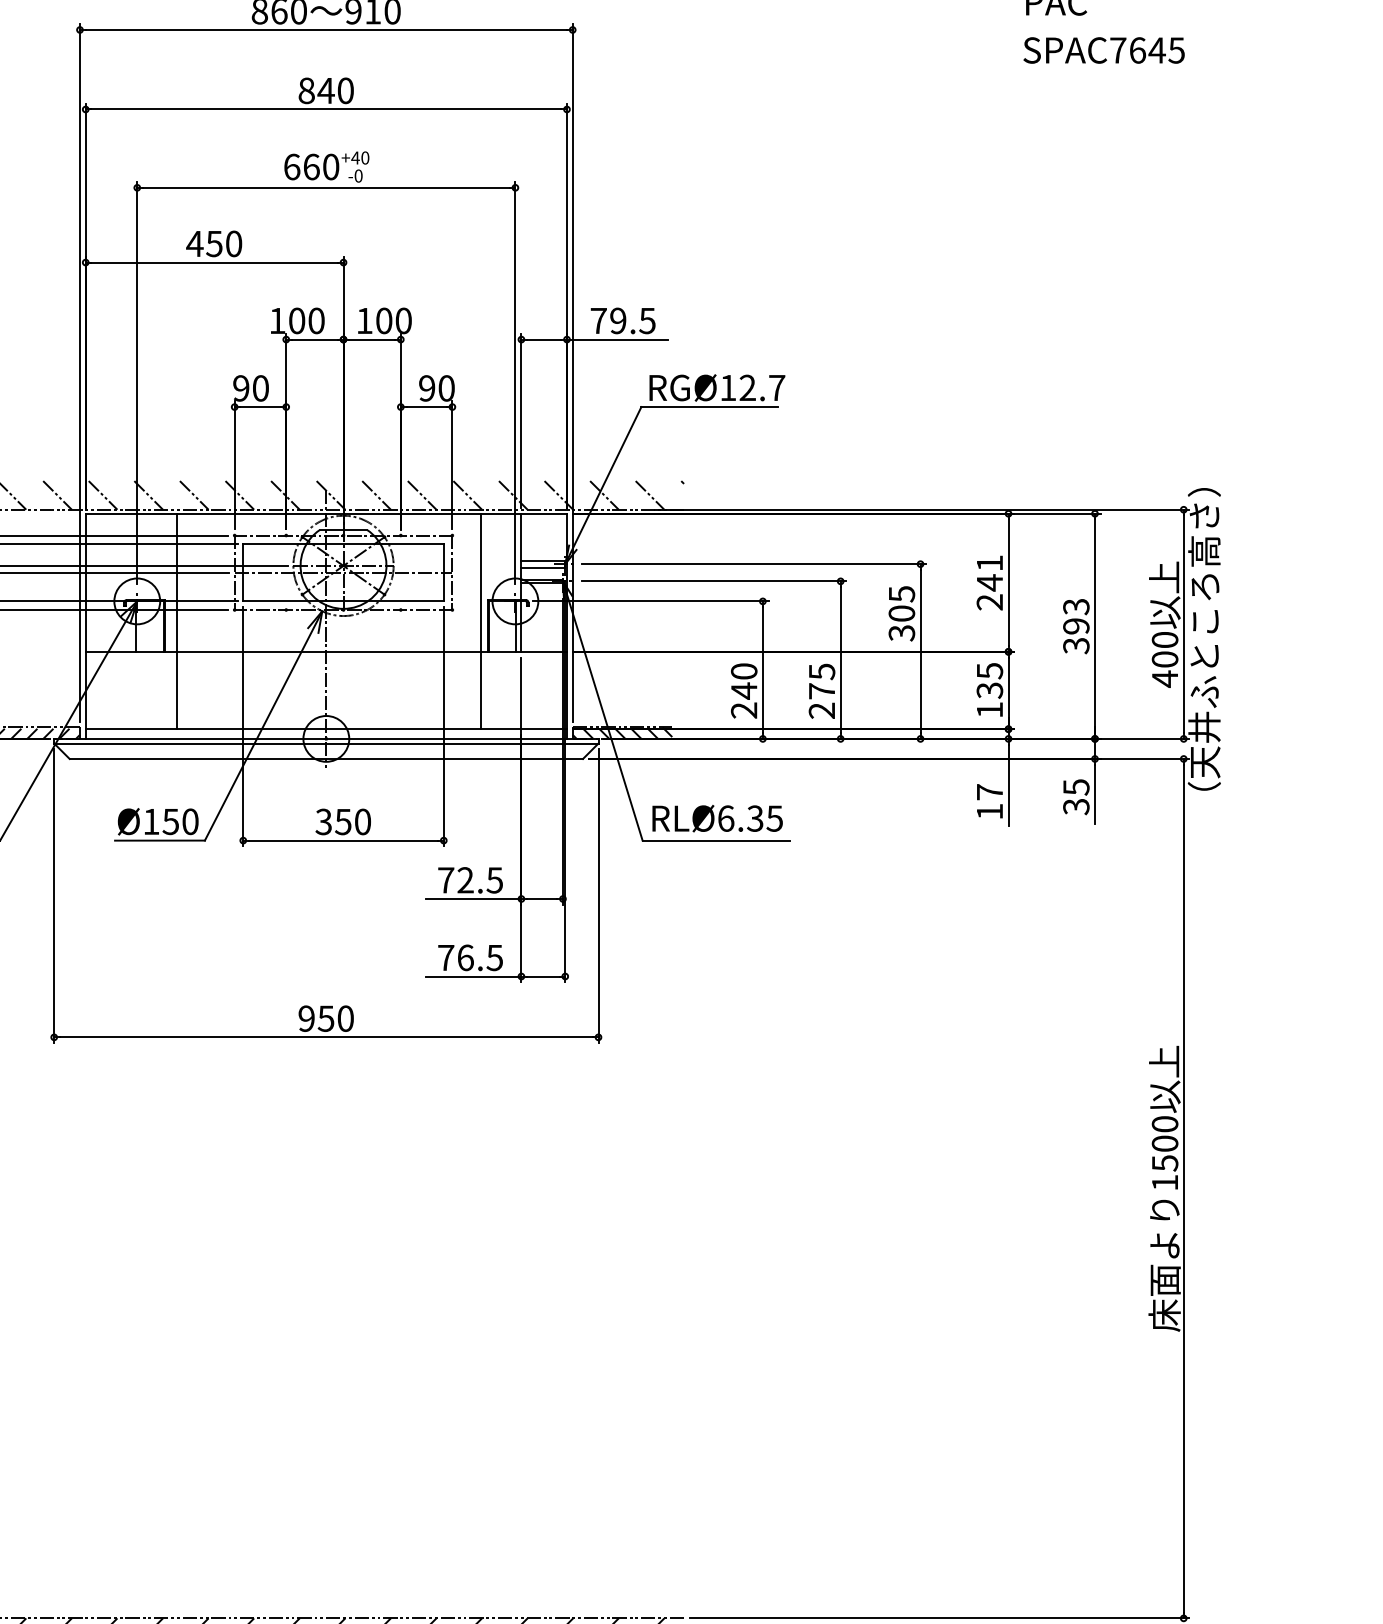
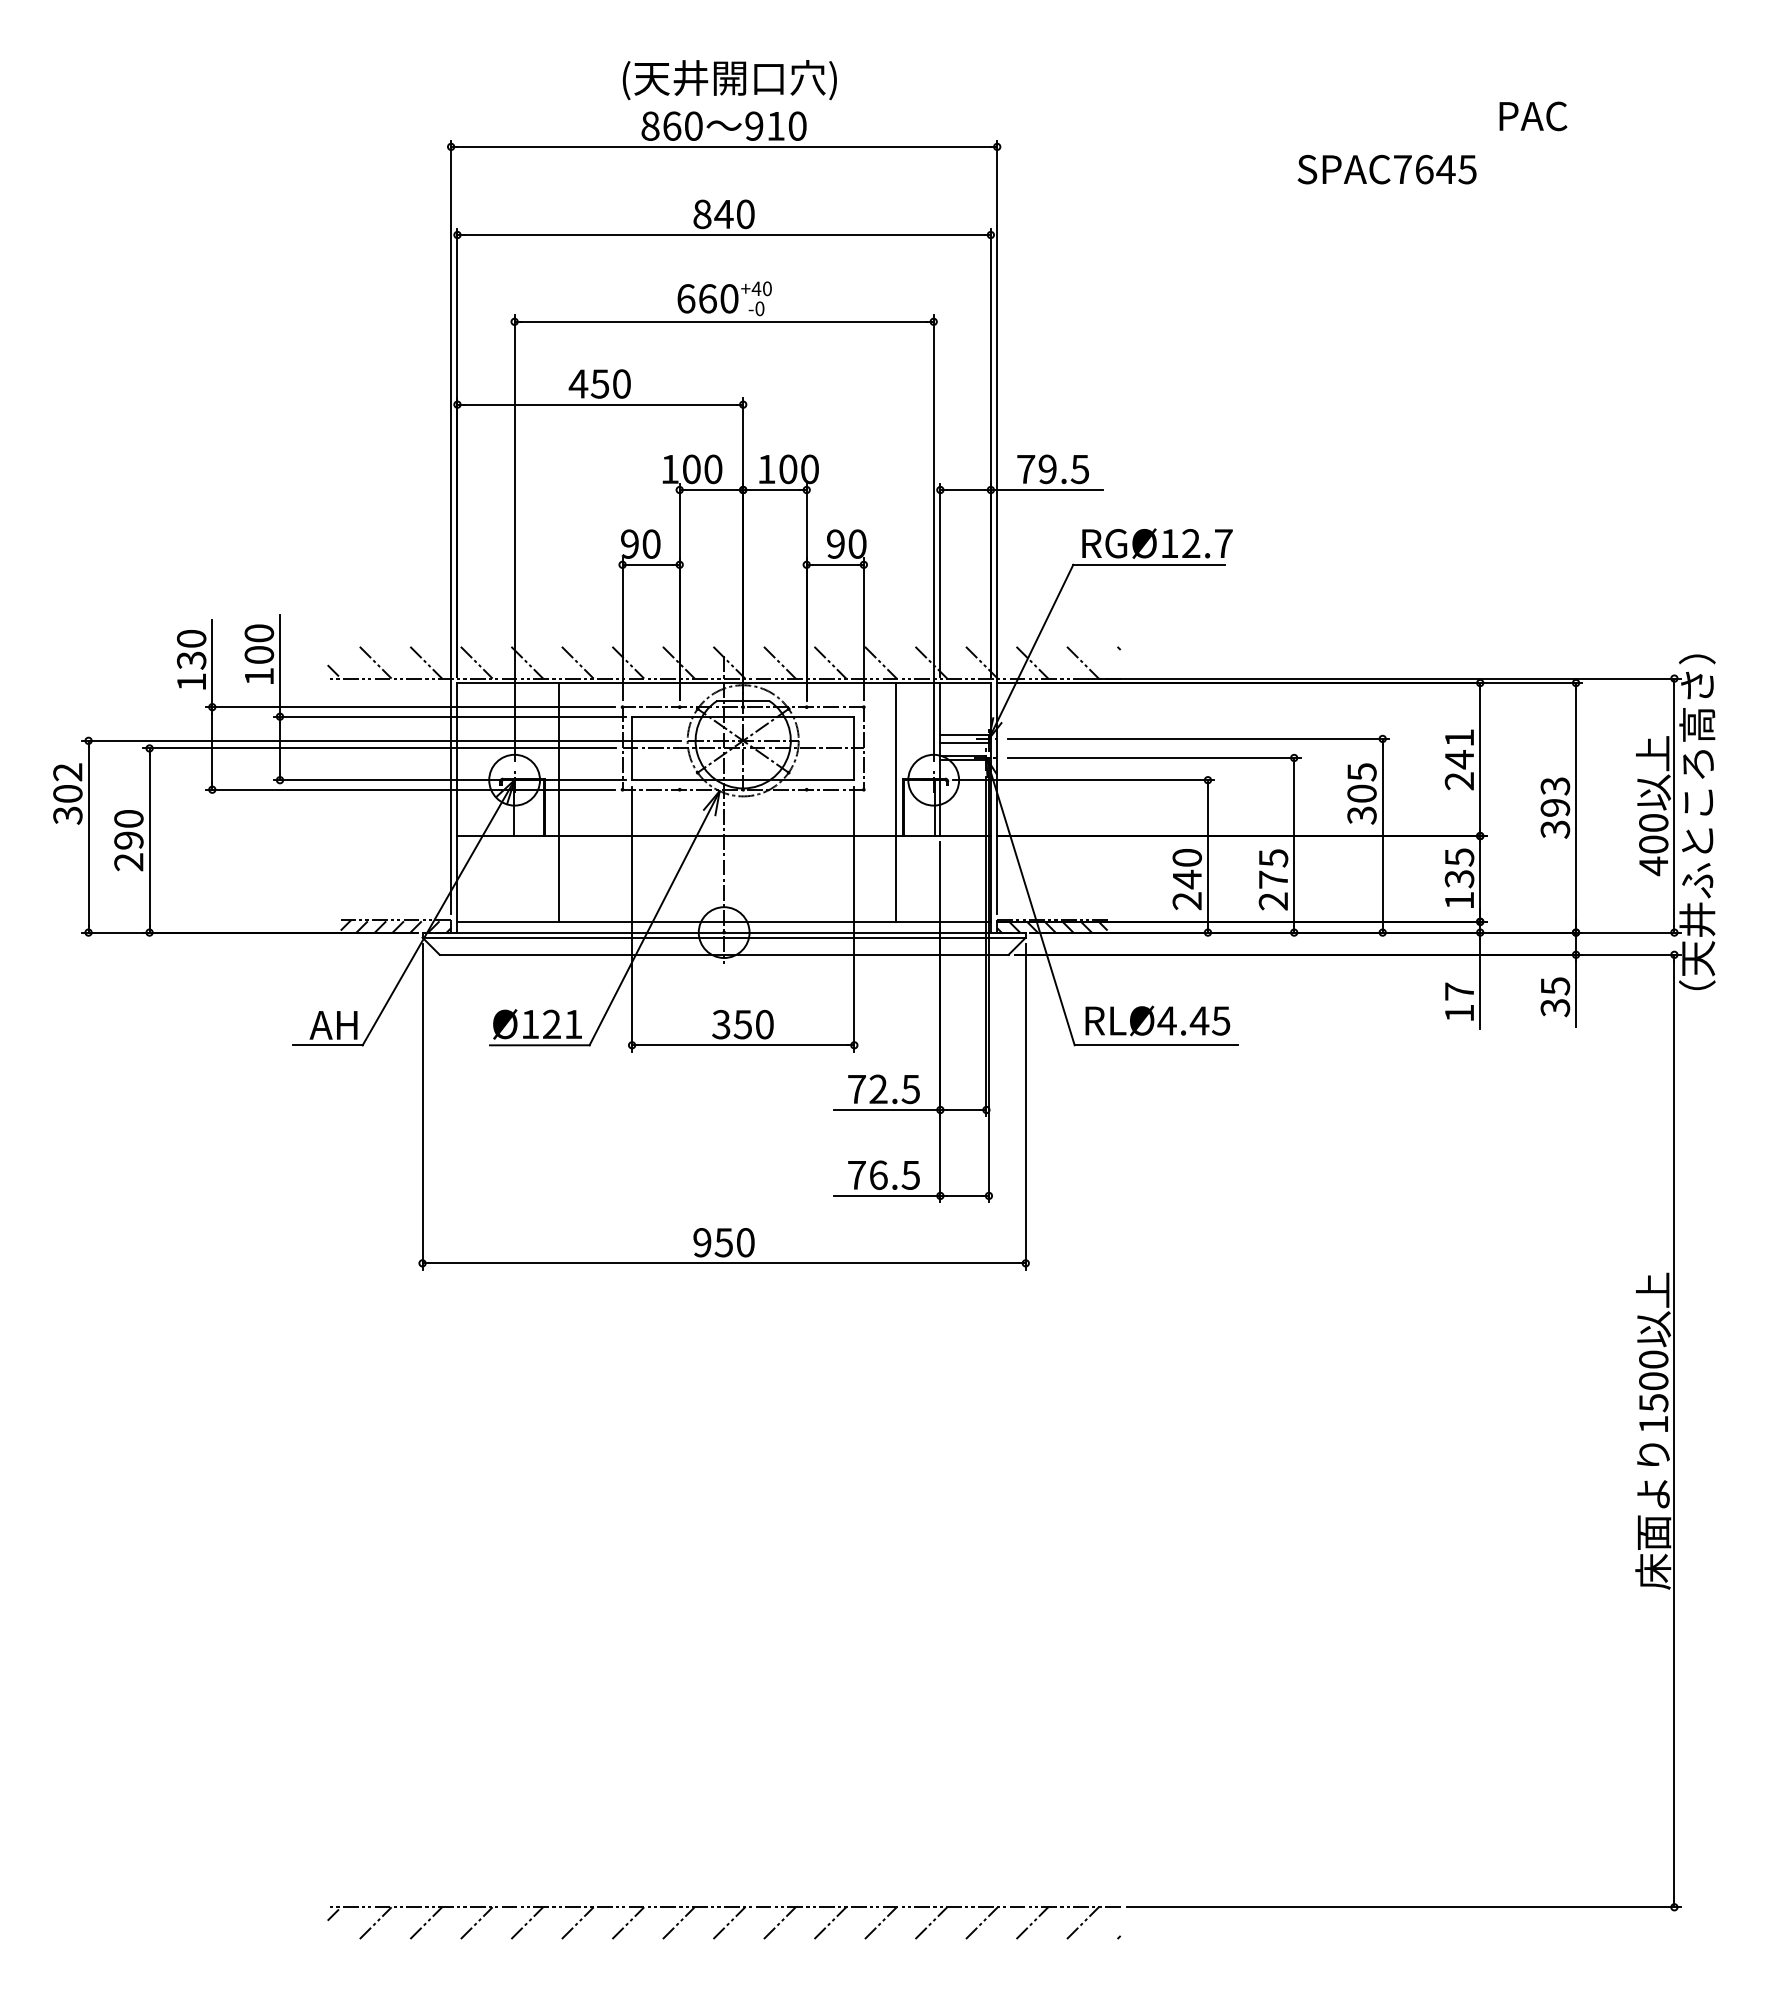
text: (1103, 50) -> (1386, 169), moved
text: (740, 818) -> (1183, 1020), RLØ6.35 -> RLØ4.45
text: (180, 821) -> (562, 1024), Ø150 -> Ø121

